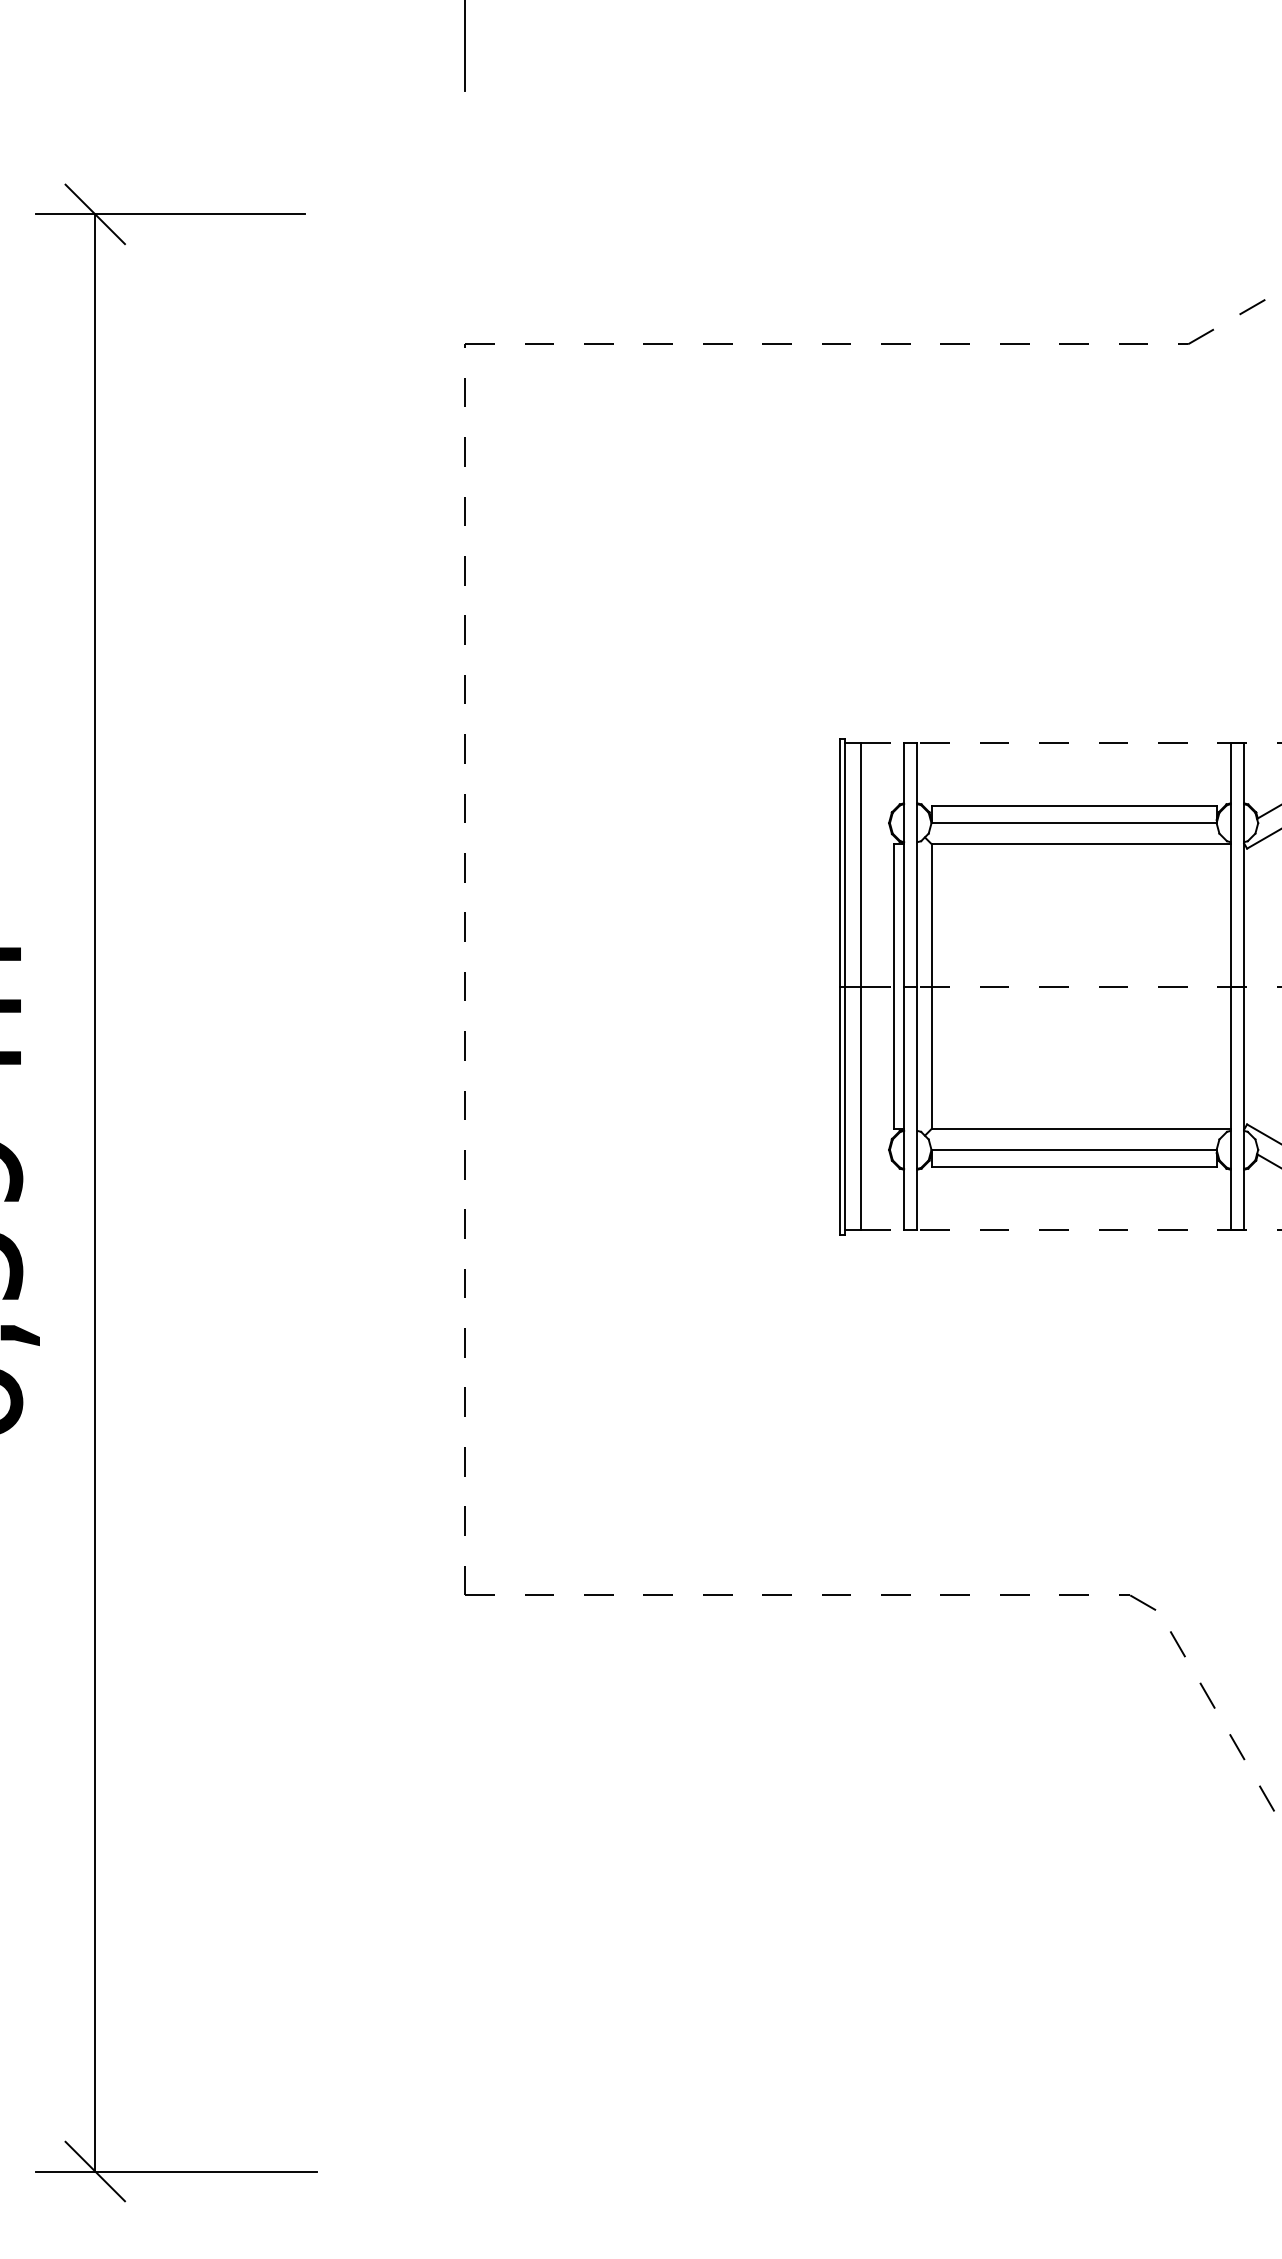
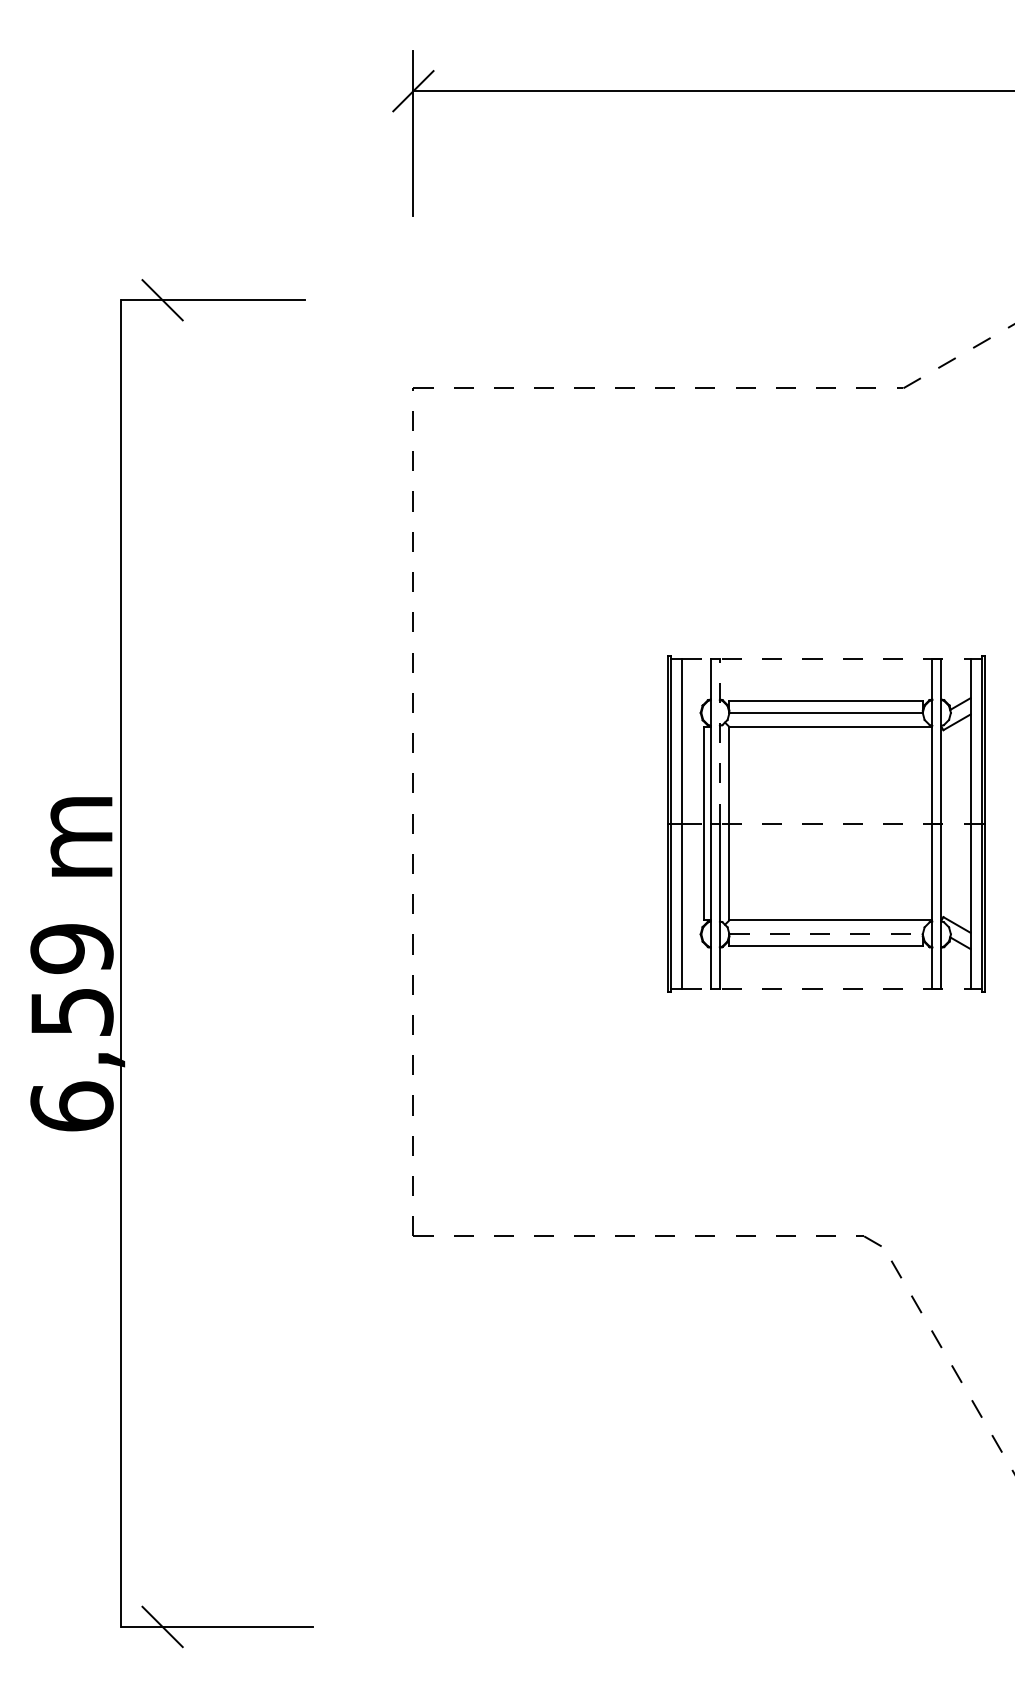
line: (916, 865) -> (719, 741), solid -> dashed
line: (1074, 1150) -> (826, 934), solid -> dashed
line: (95, 1192) -> (120, 963), moved

